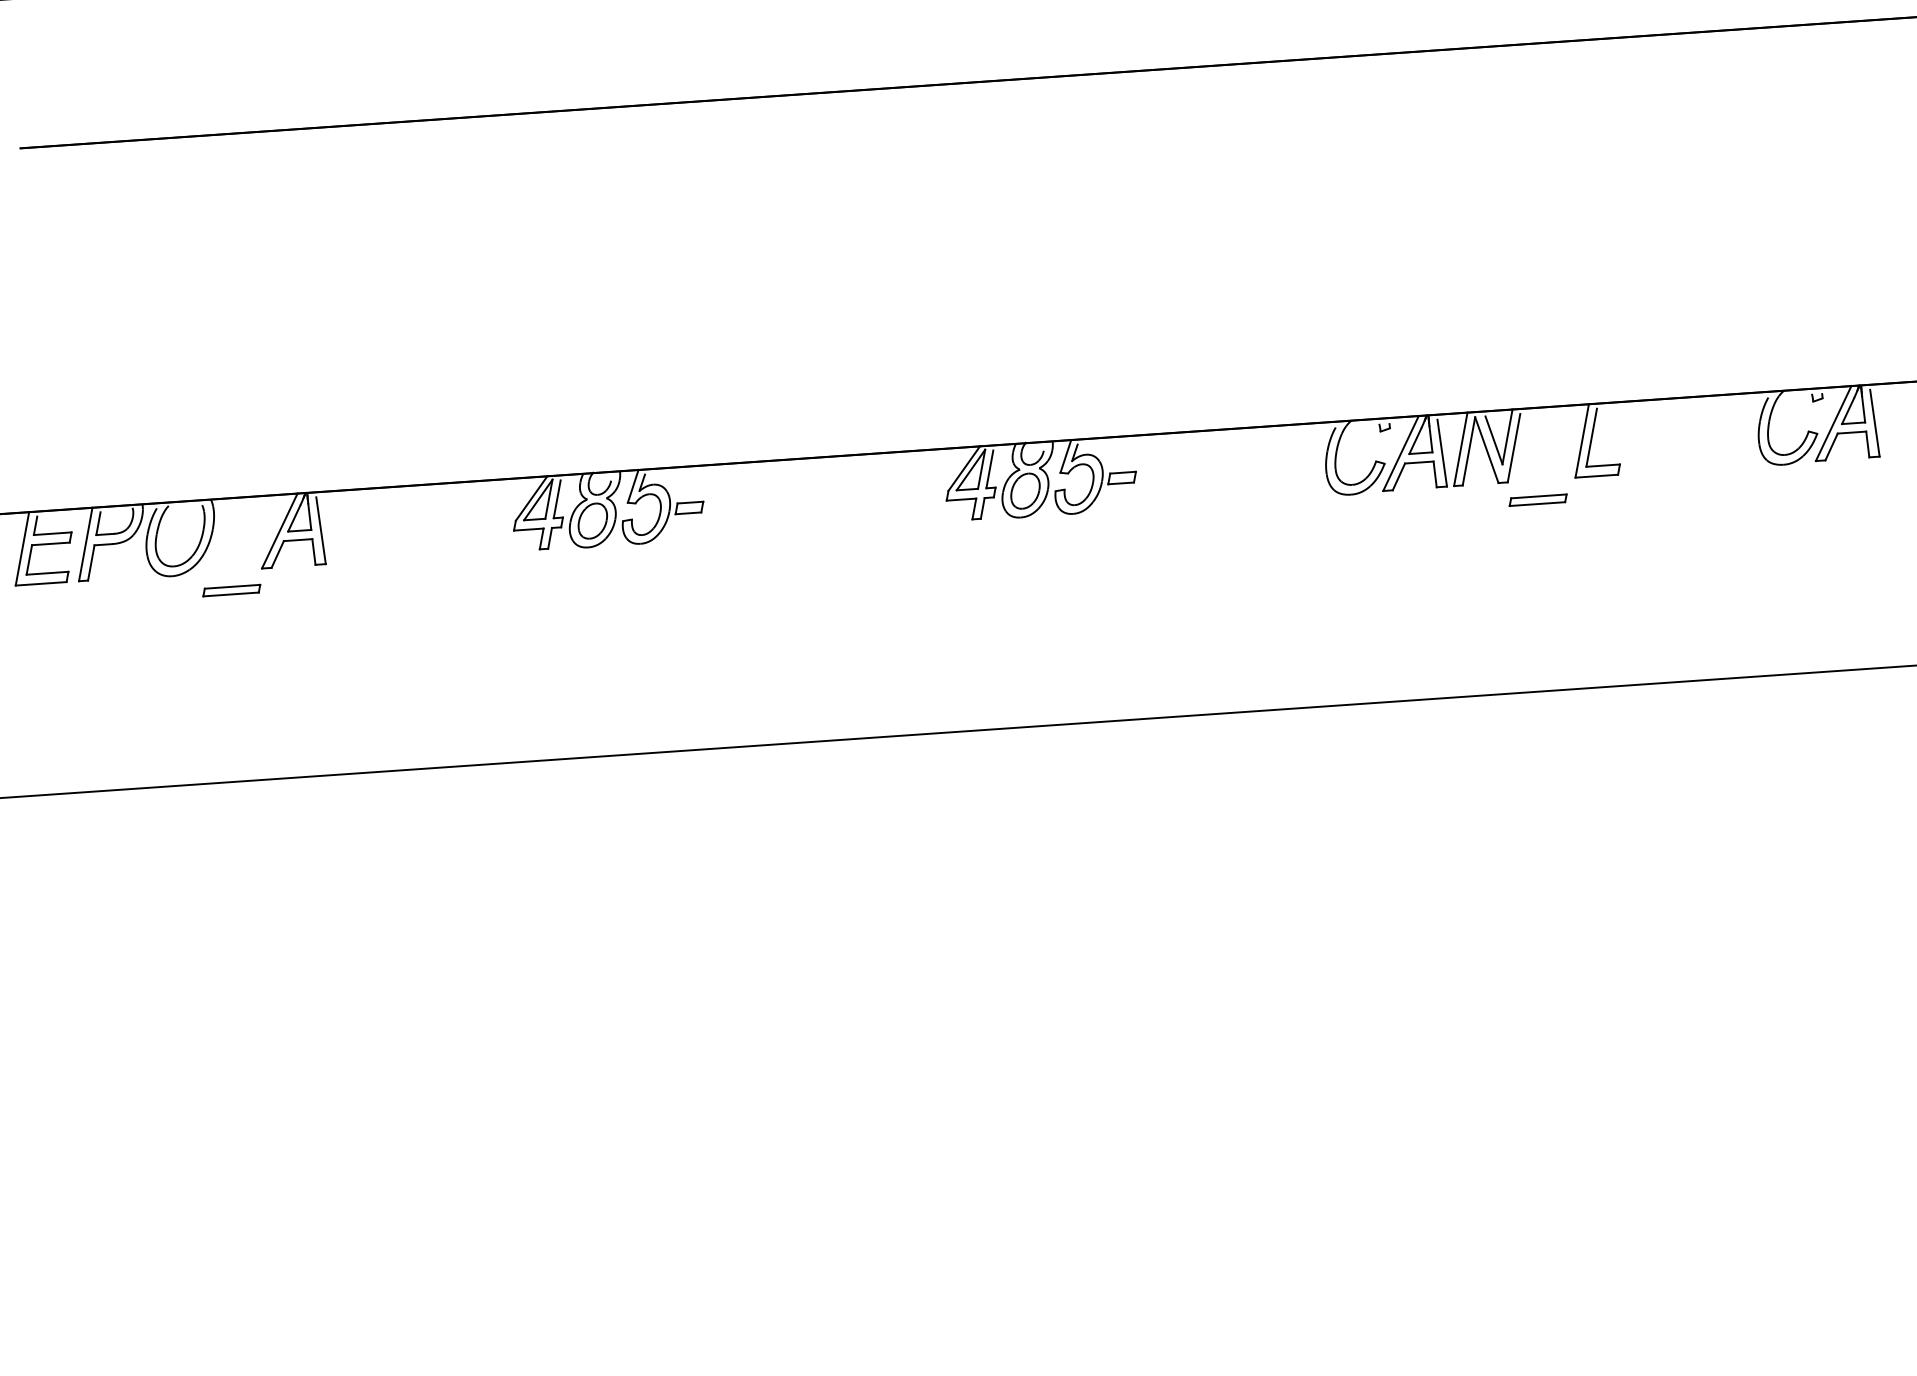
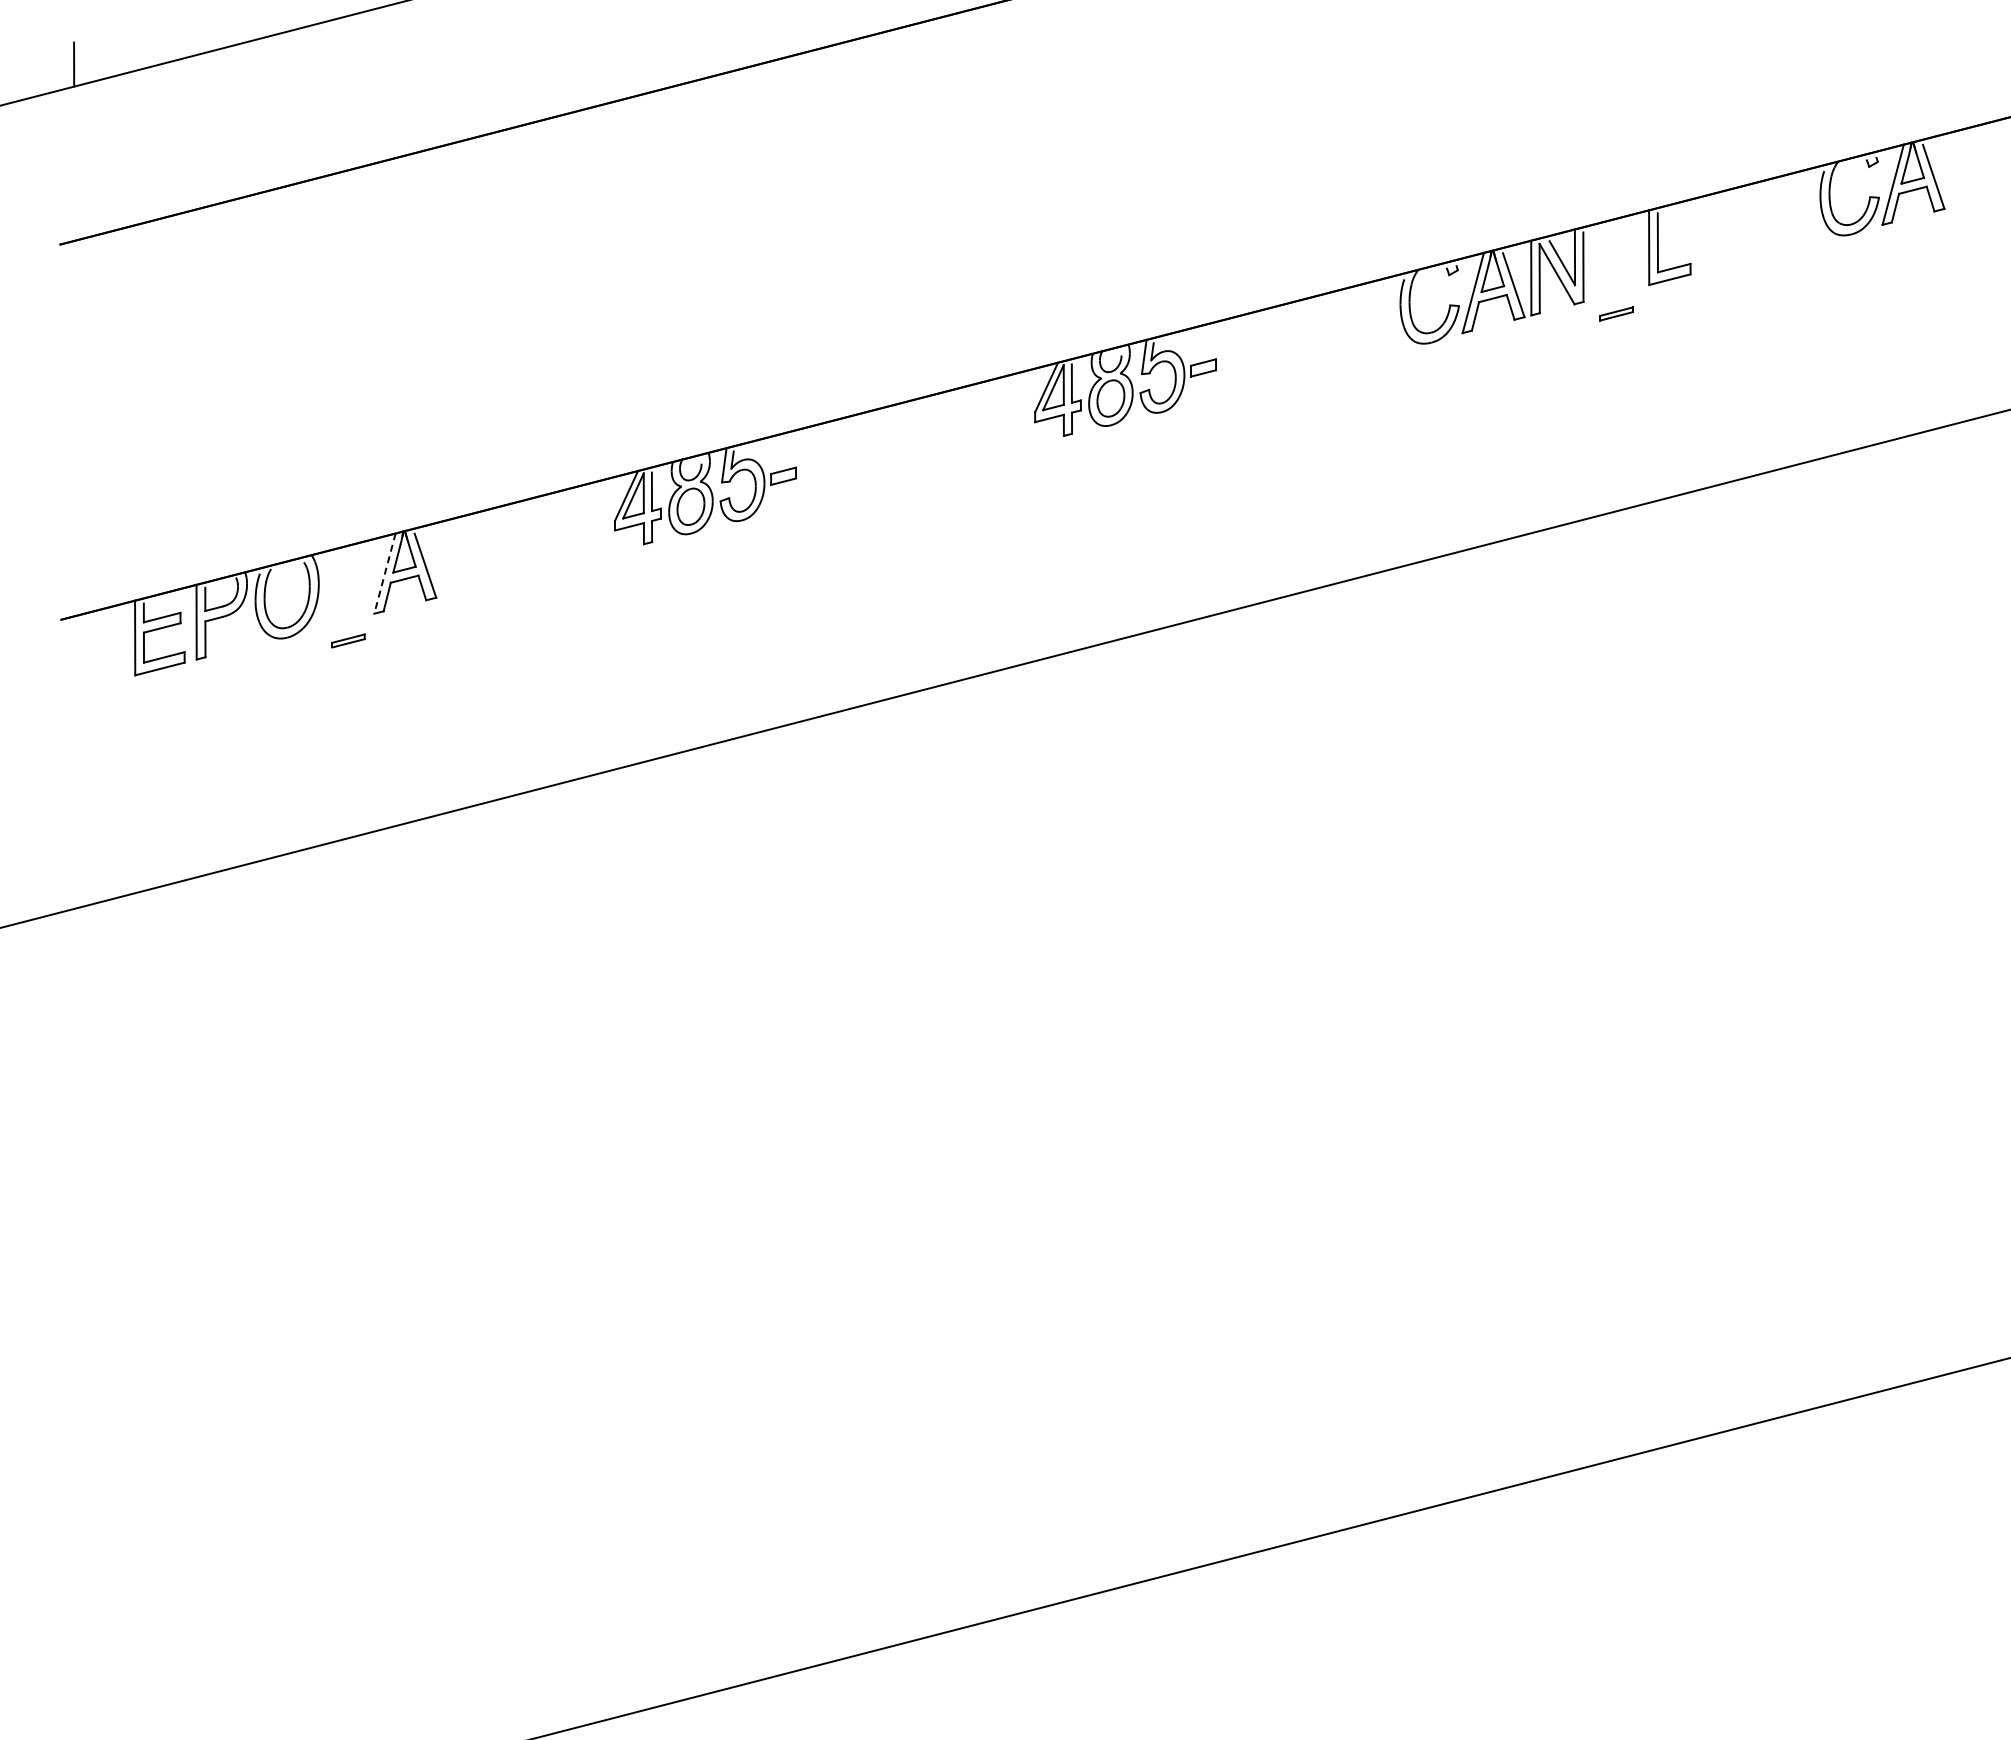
part: (1538, 499) -> (1616, 313), size x0.6
line: (279, 530) -> (384, 573), solid -> dashed
part: (231, 590) -> (348, 640), size x0.6

